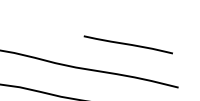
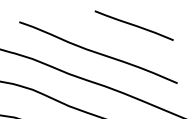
line: (127, 44) -> (133, 25), moved

